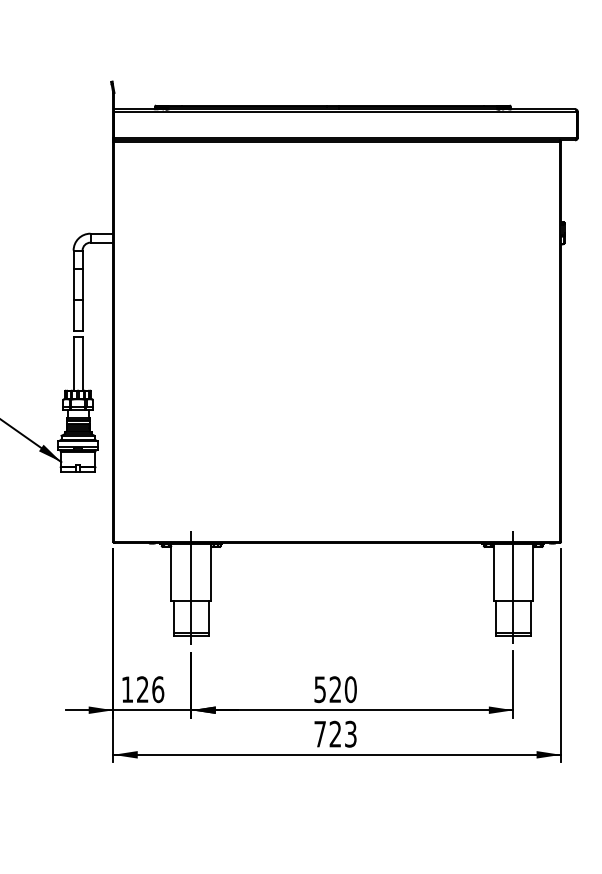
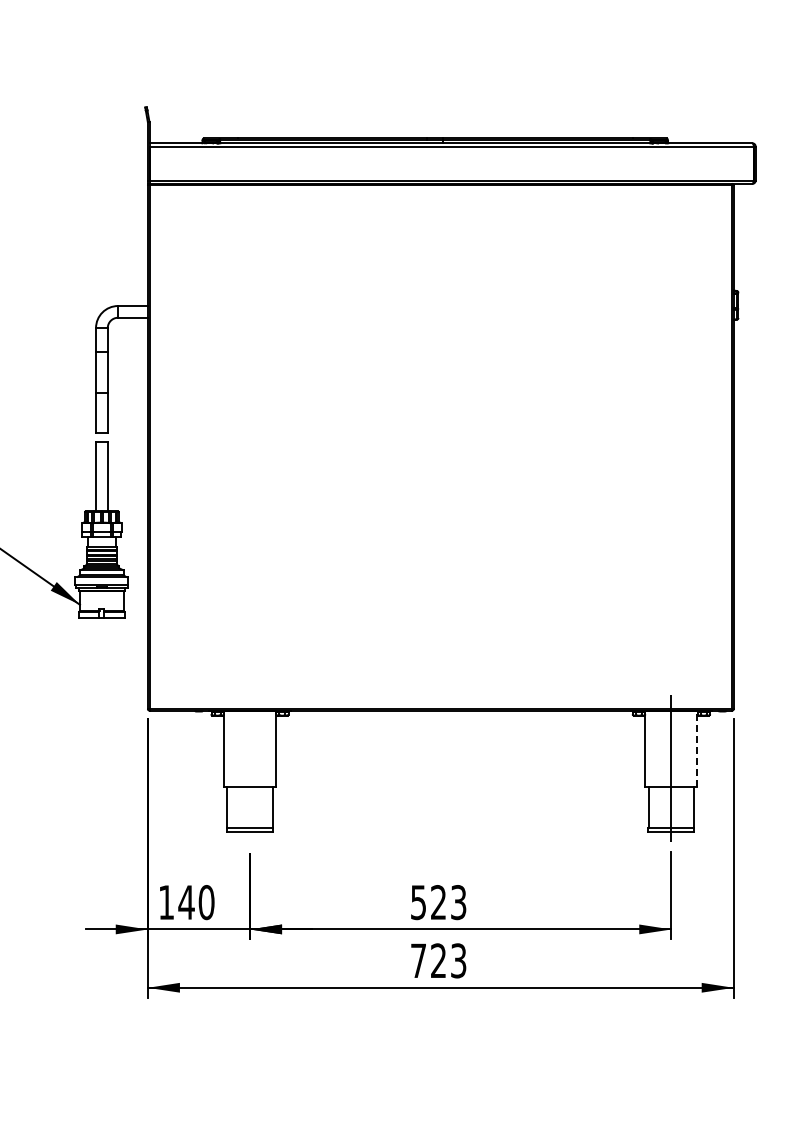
line: (533, 572) -> (697, 749), solid -> dashed
line: (191, 587) -> (250, 769), removed
text: (150, 689) -> (196, 902), 126 -> 140
text: (350, 689) -> (458, 902), 520 -> 523

